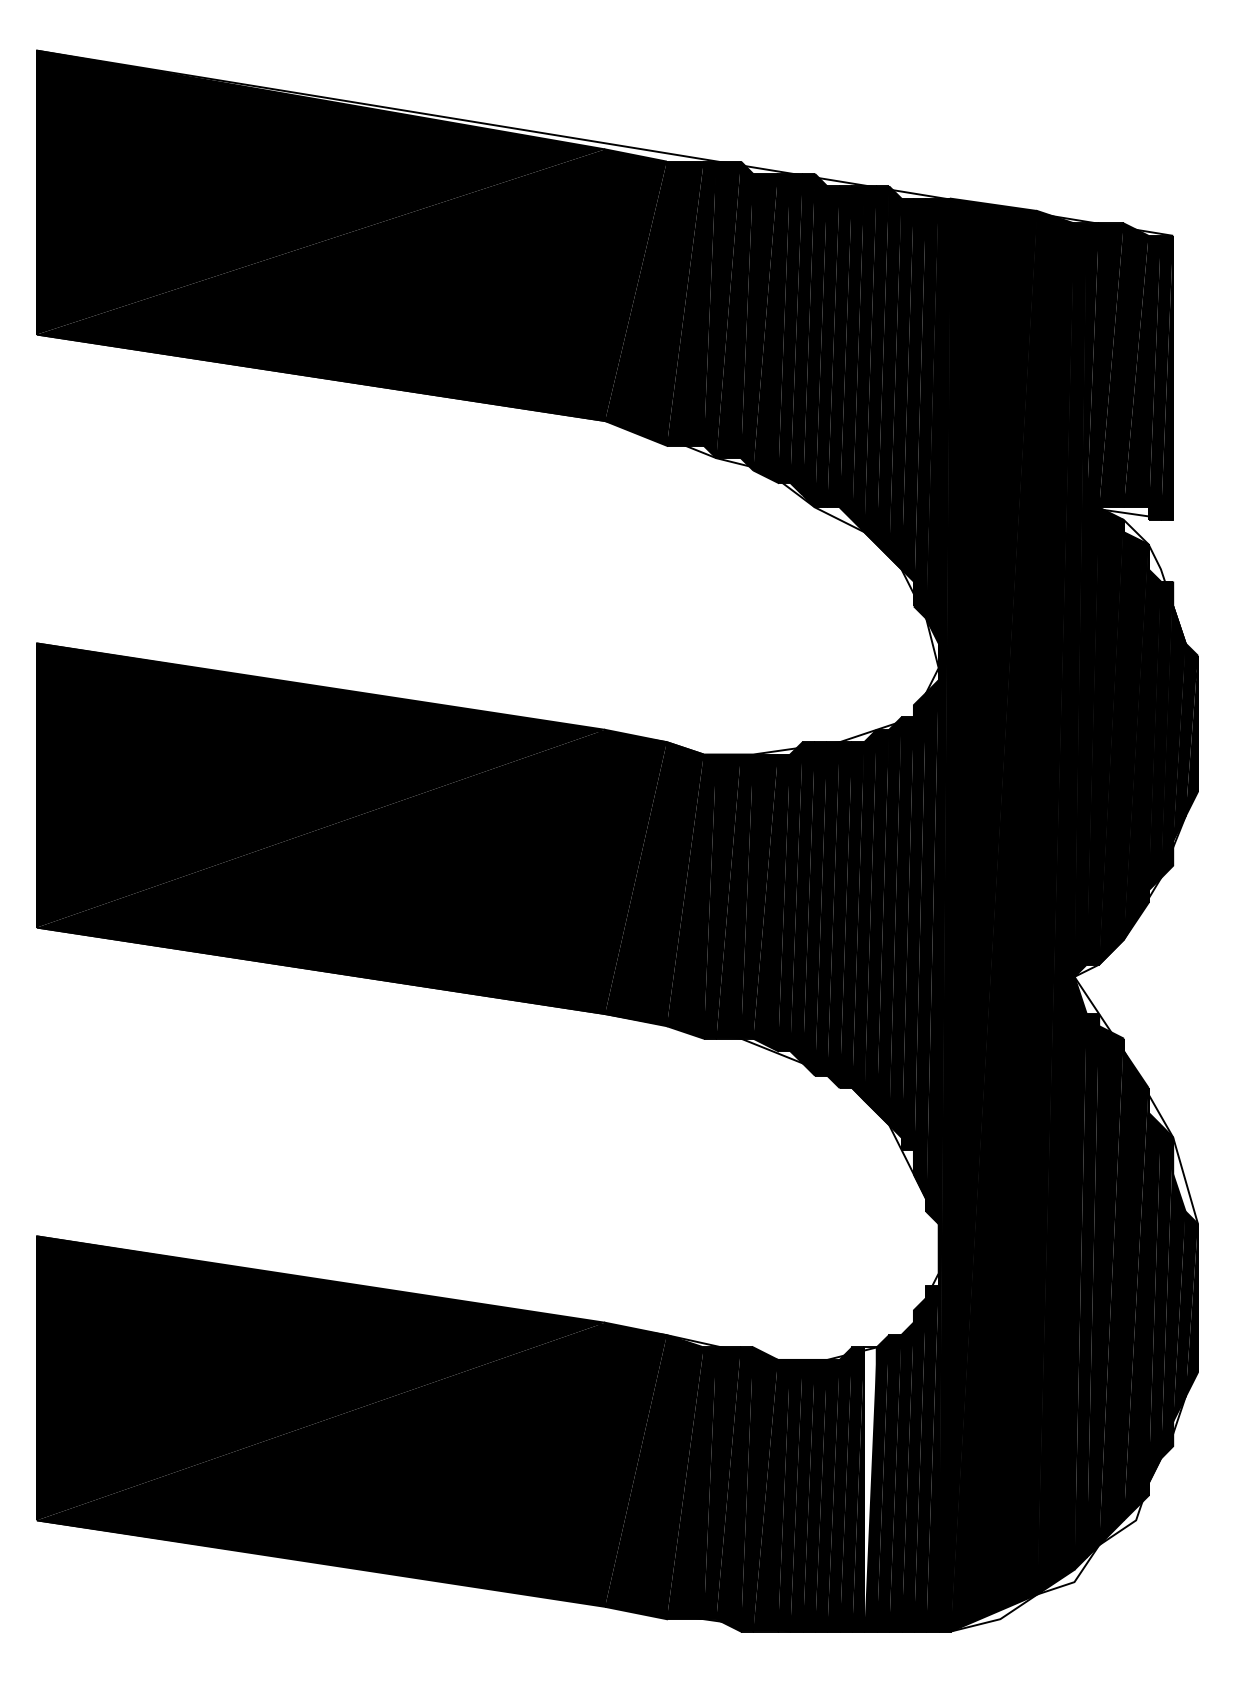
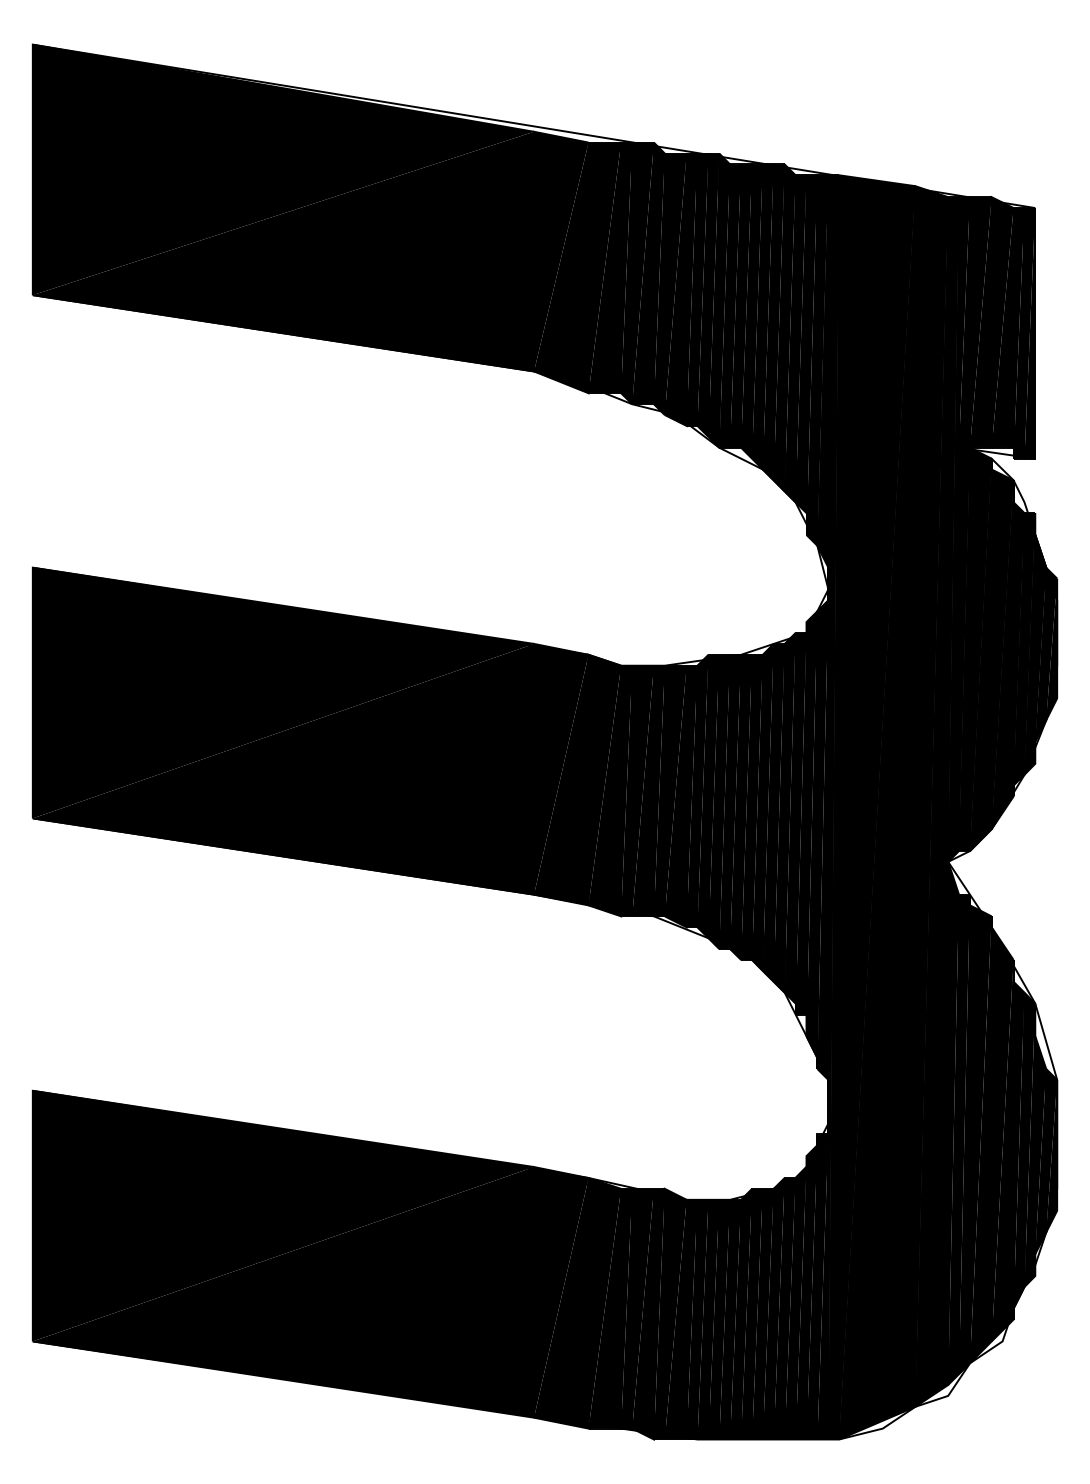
fill: (870, 1489) -> (768, 1314), added

